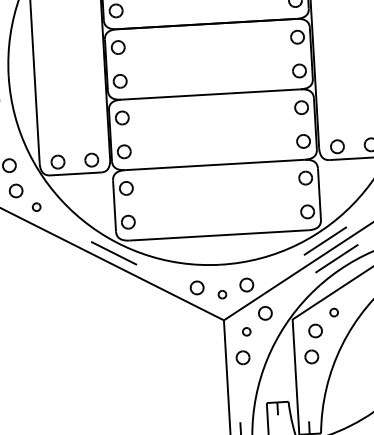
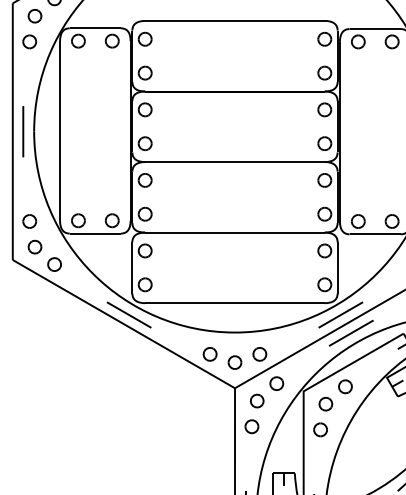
part: (36, 207) -> (54, 264), size x1.67
part: (221, 294) -> (234, 362), size x1.67
part: (334, 312) -> (345, 386), size x1.67
part: (246, 331) -> (256, 400), size x1.67

